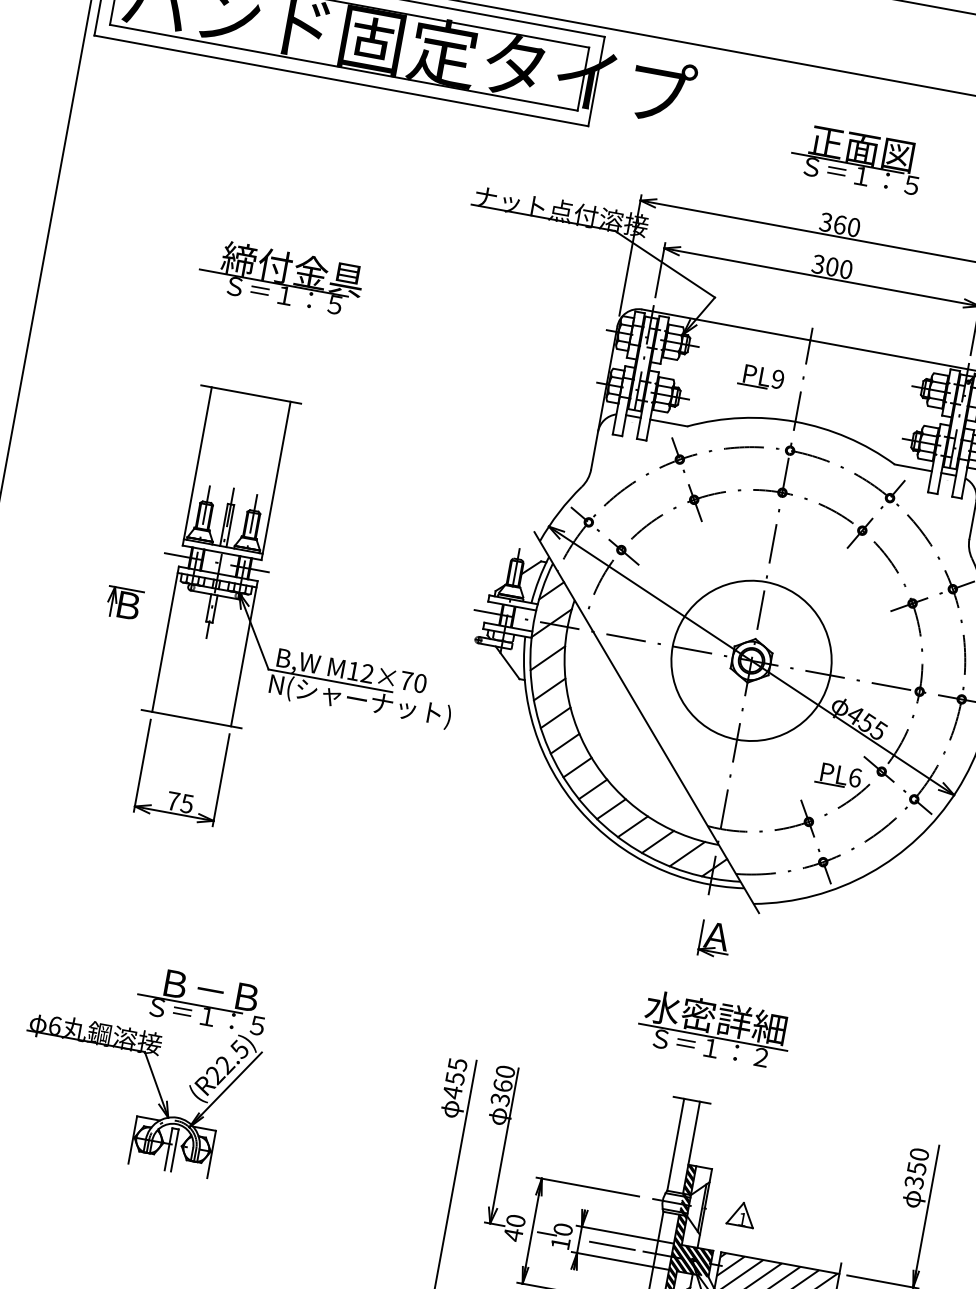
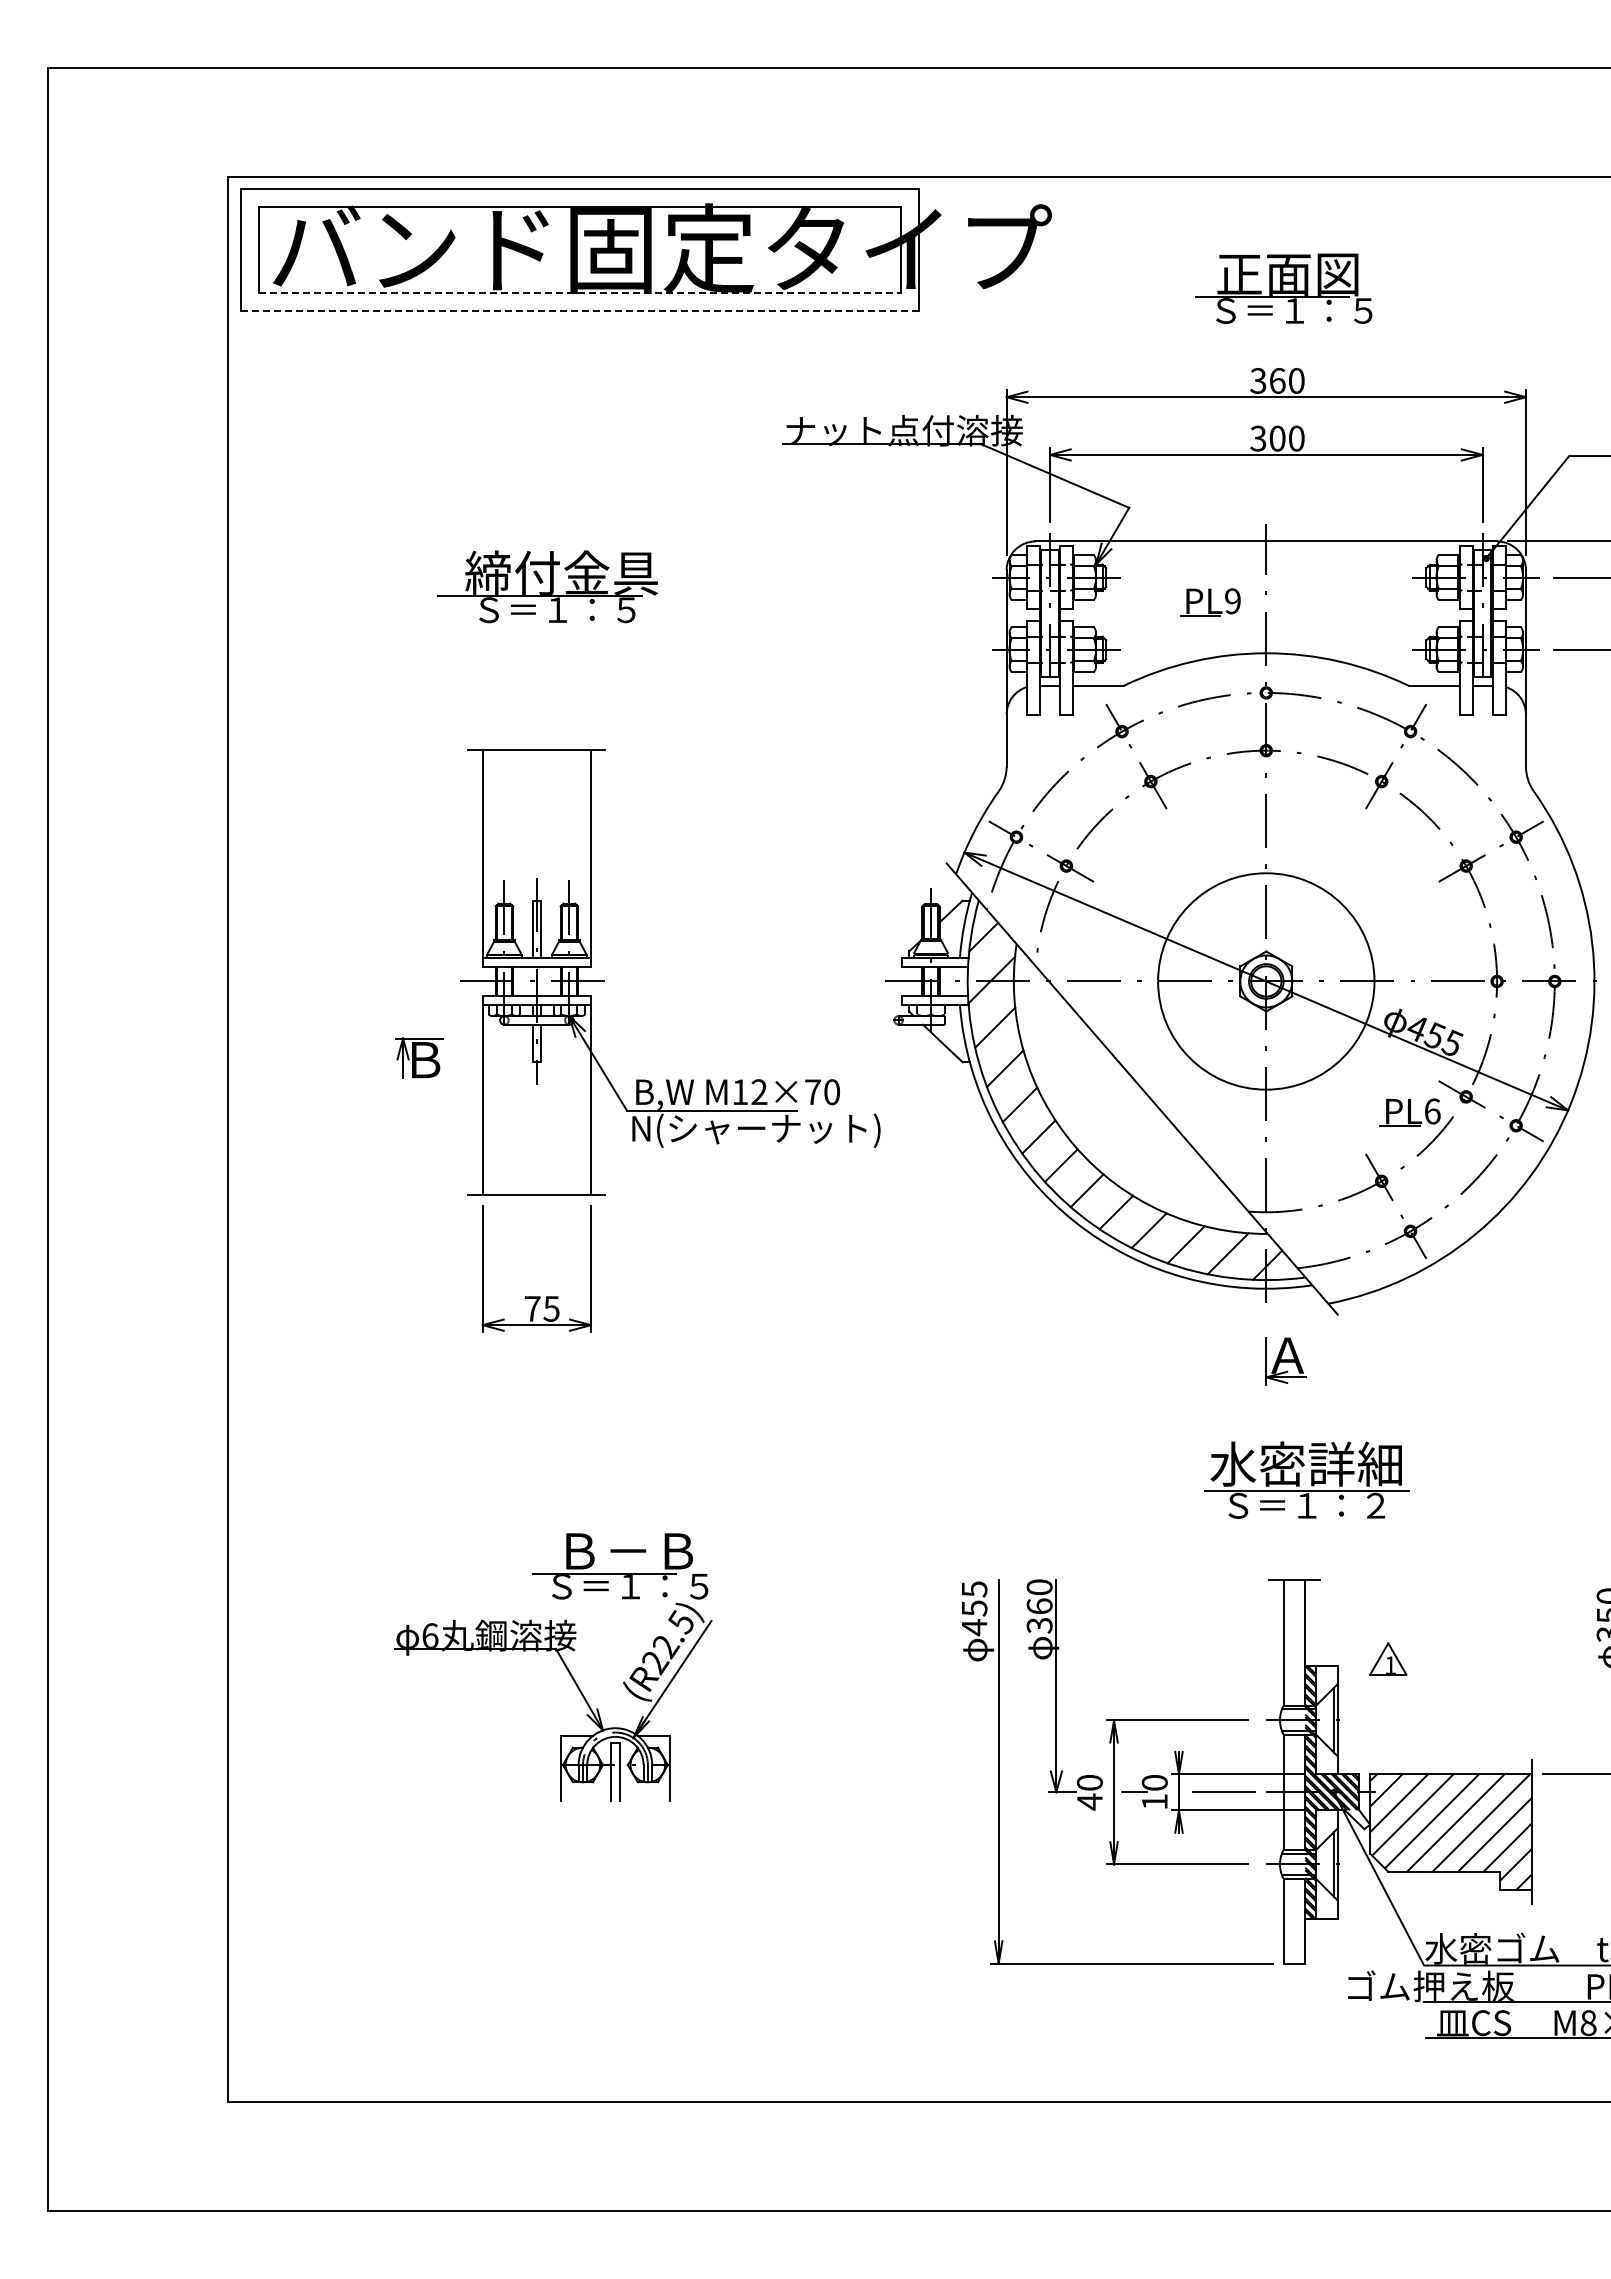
line: (343, 68) -> (580, 293), solid -> dashed
line: (341, 81) -> (580, 311), solid -> dashed
part: (742, 1214) -> (1388, 1658), moved

